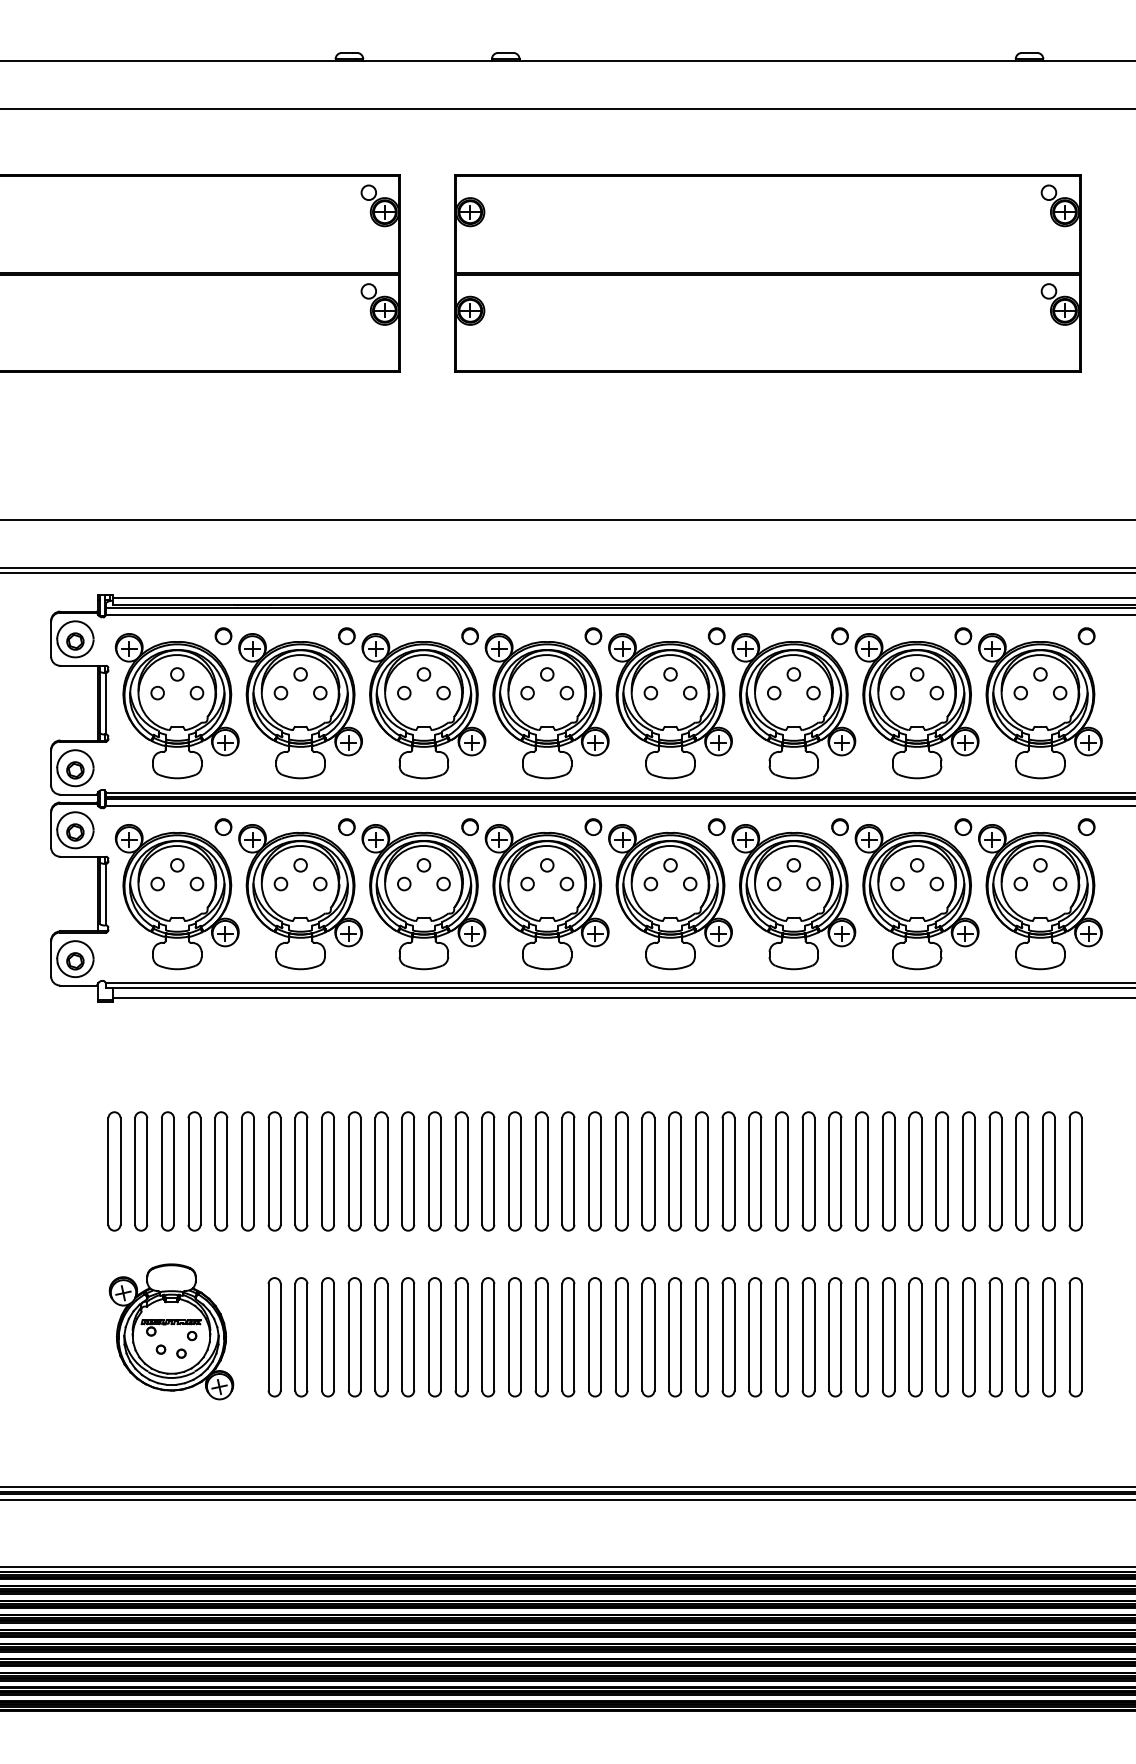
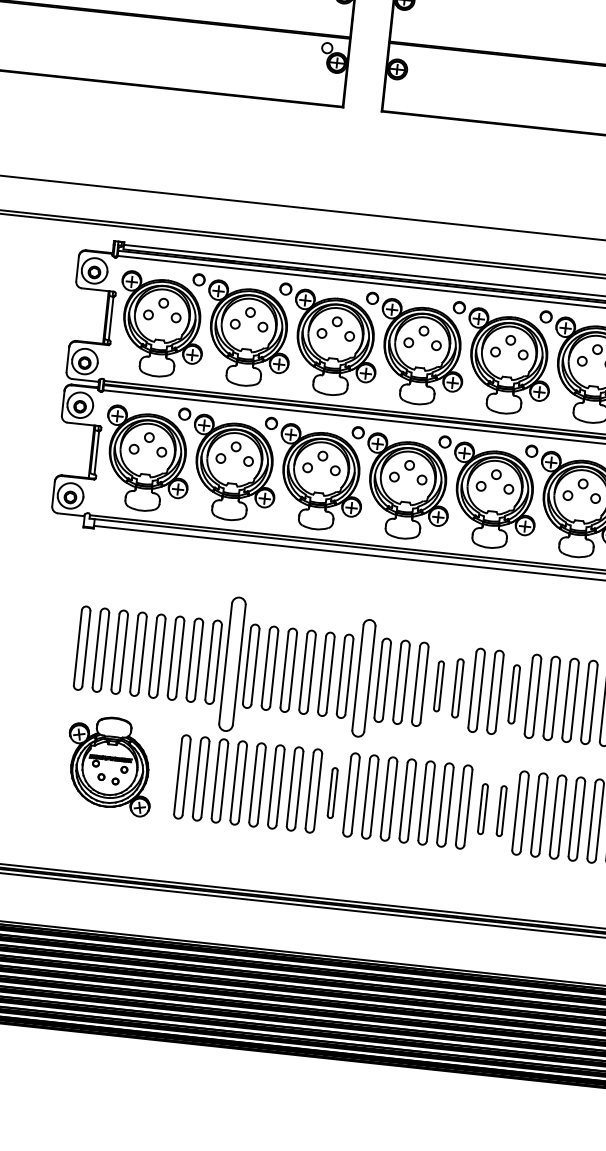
part: (327, 1171) -> (232, 664), size x1.6
part: (514, 1171) -> (363, 678), size x1.4
part: (621, 1171) -> (438, 686), size x0.6
part: (648, 1171) -> (457, 688), size x0.7
part: (728, 1171) -> (514, 694), size x0.7
part: (488, 1337) -> (332, 793), size x0.6
part: (701, 1337) -> (482, 809), size x0.6
part: (728, 1337) -> (501, 811), size x0.6

